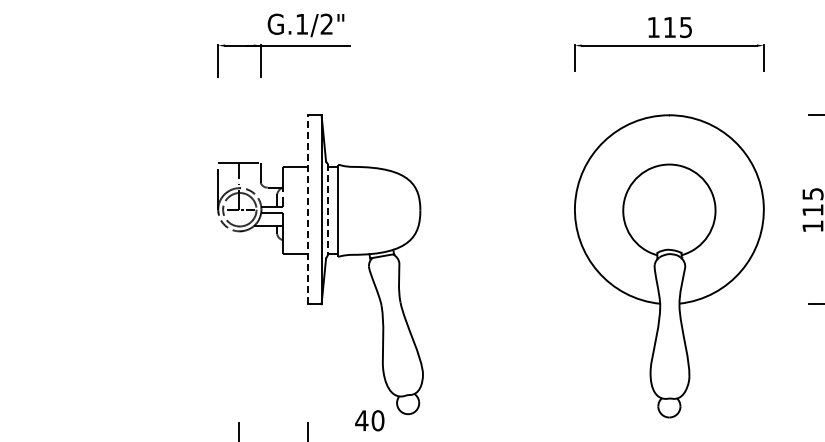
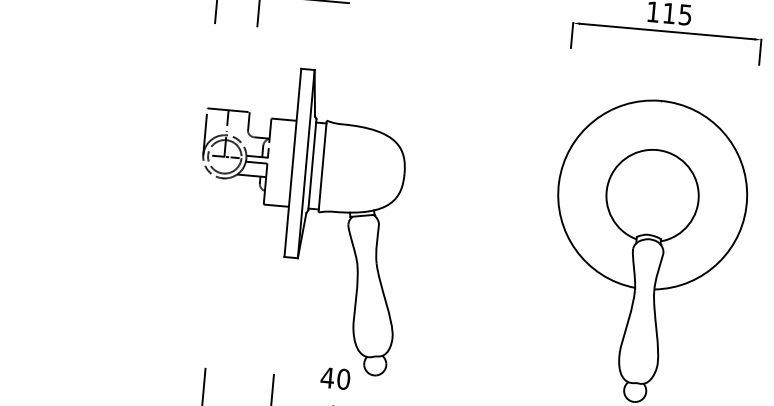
line: (308, 209) -> (293, 162), dashed -> solid
line: (327, 209) -> (312, 164), dashed -> solid

